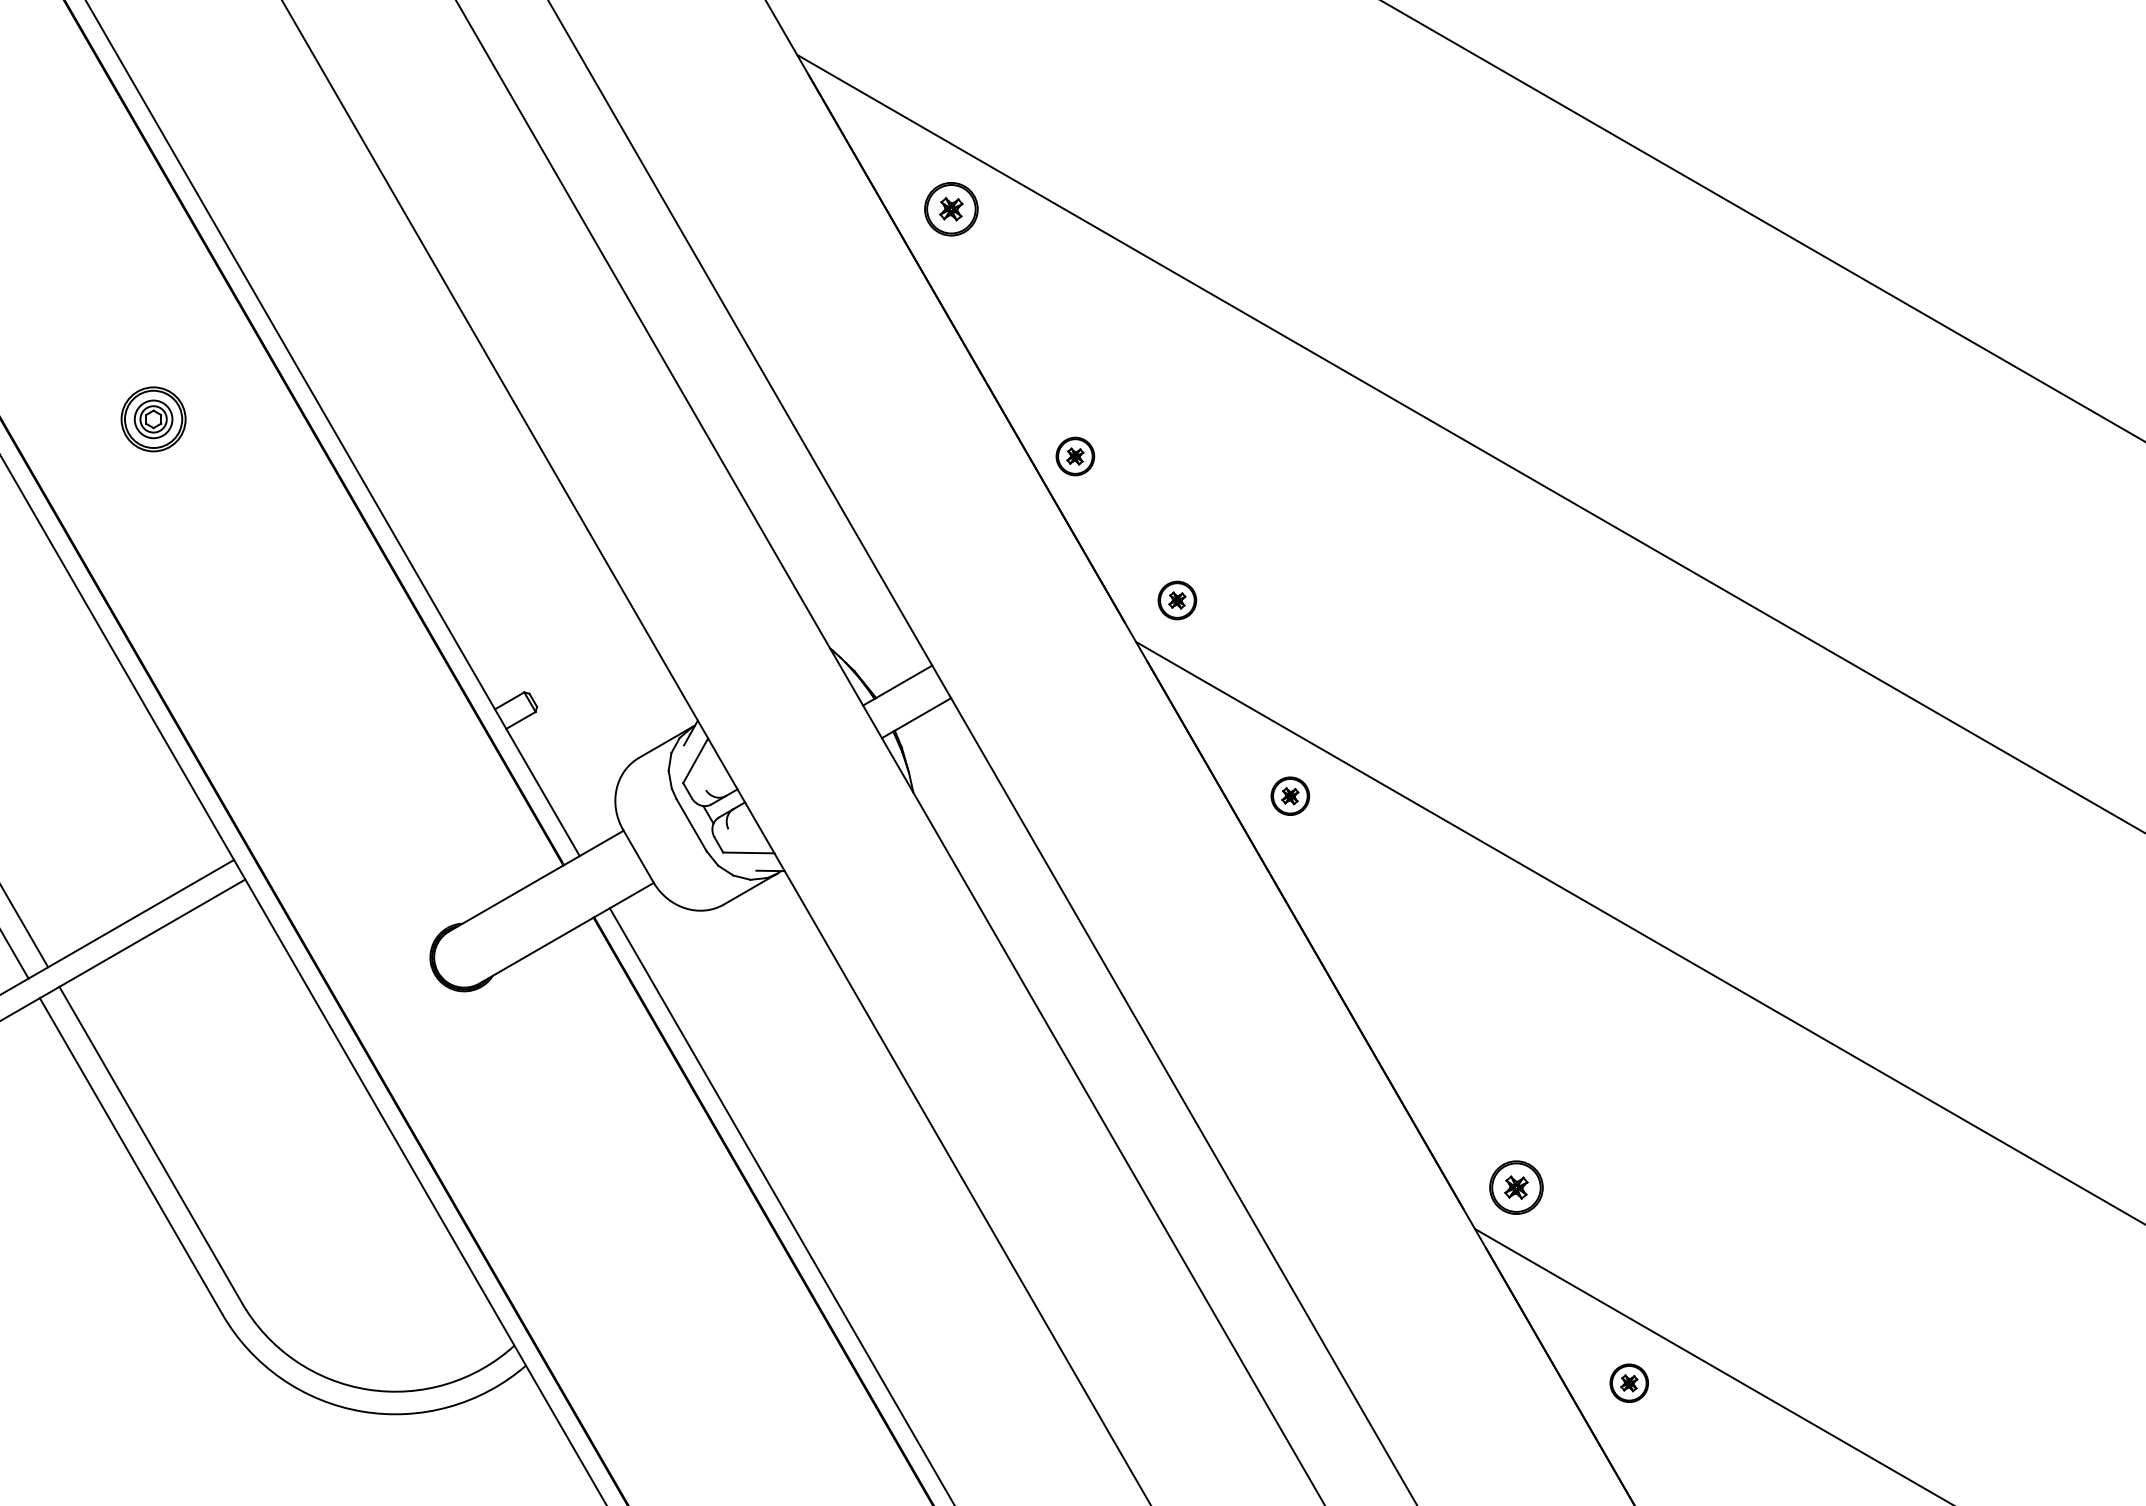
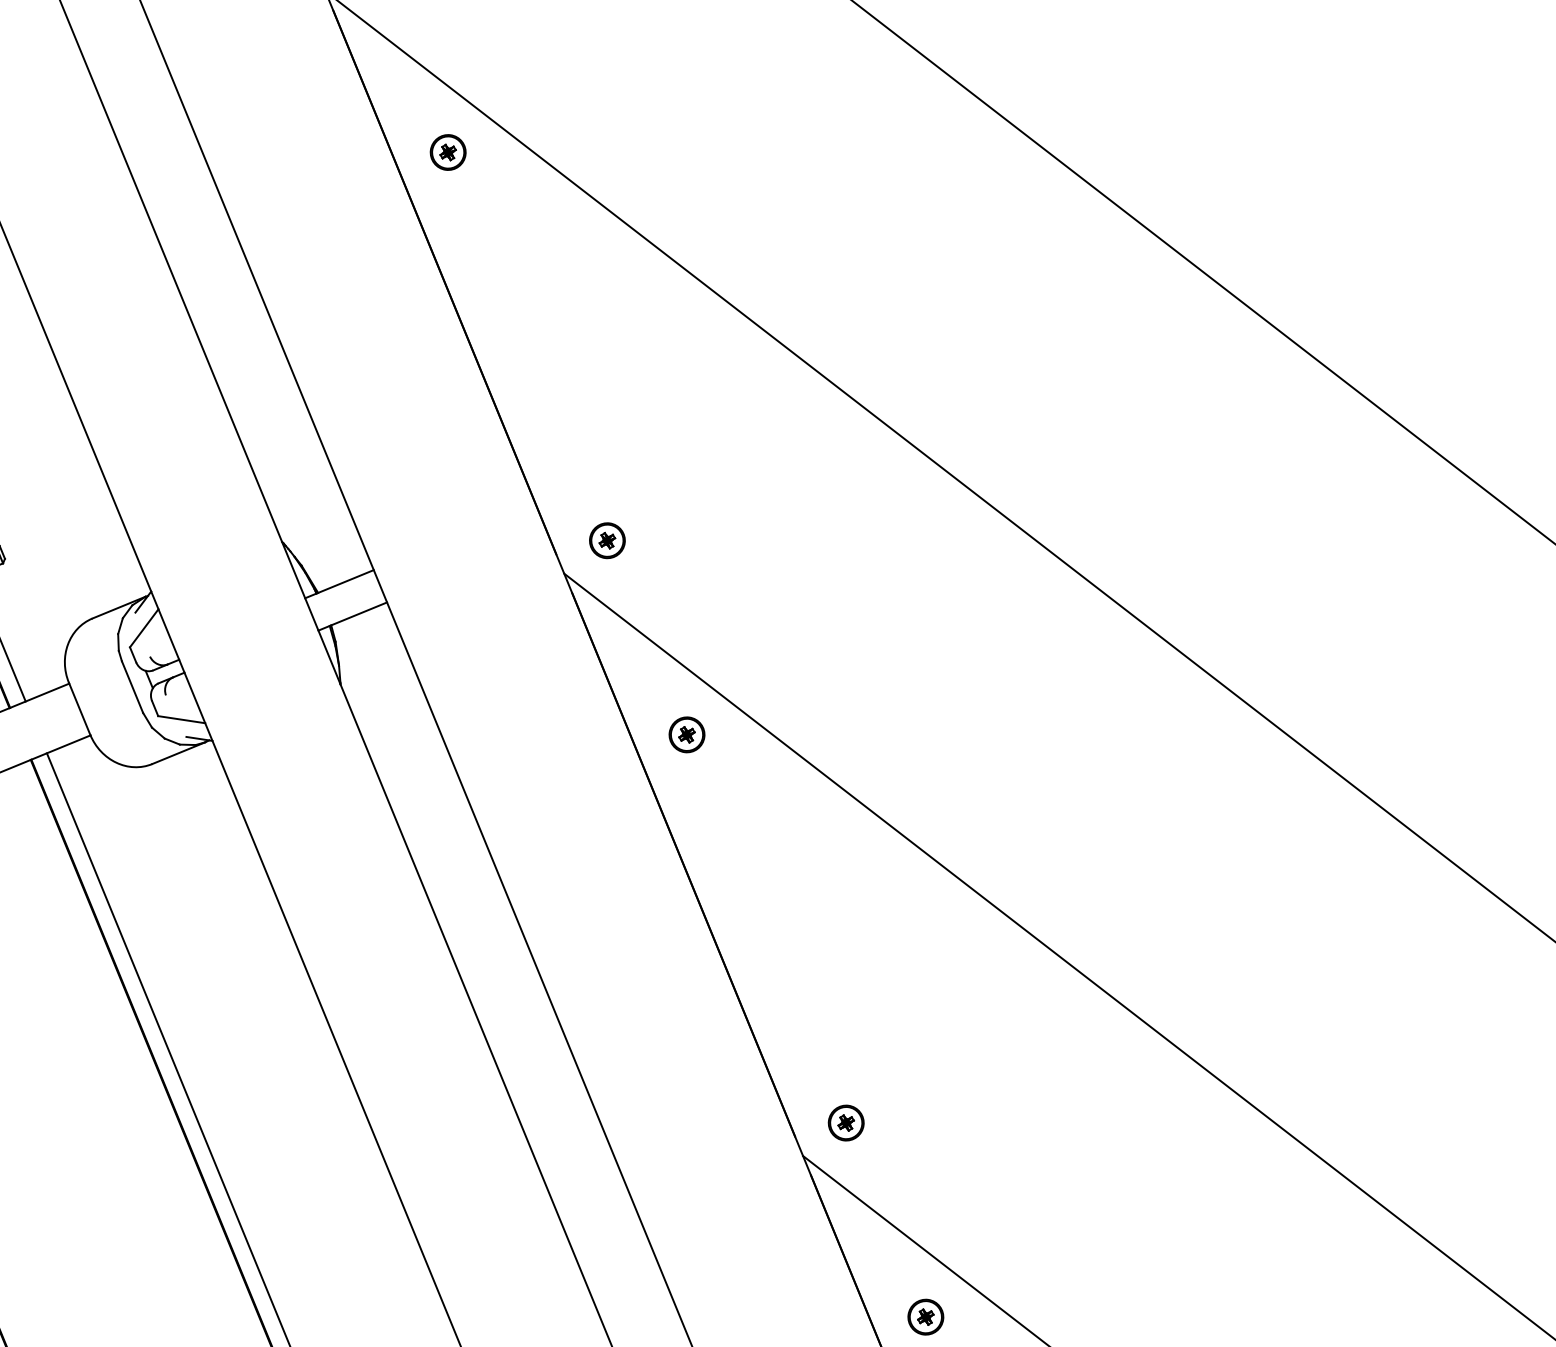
part: (951, 208) -> (448, 151), size x0.71
part: (1075, 456) -> (531, 395), removed
part: (1515, 1187) -> (845, 1122), size x0.71

